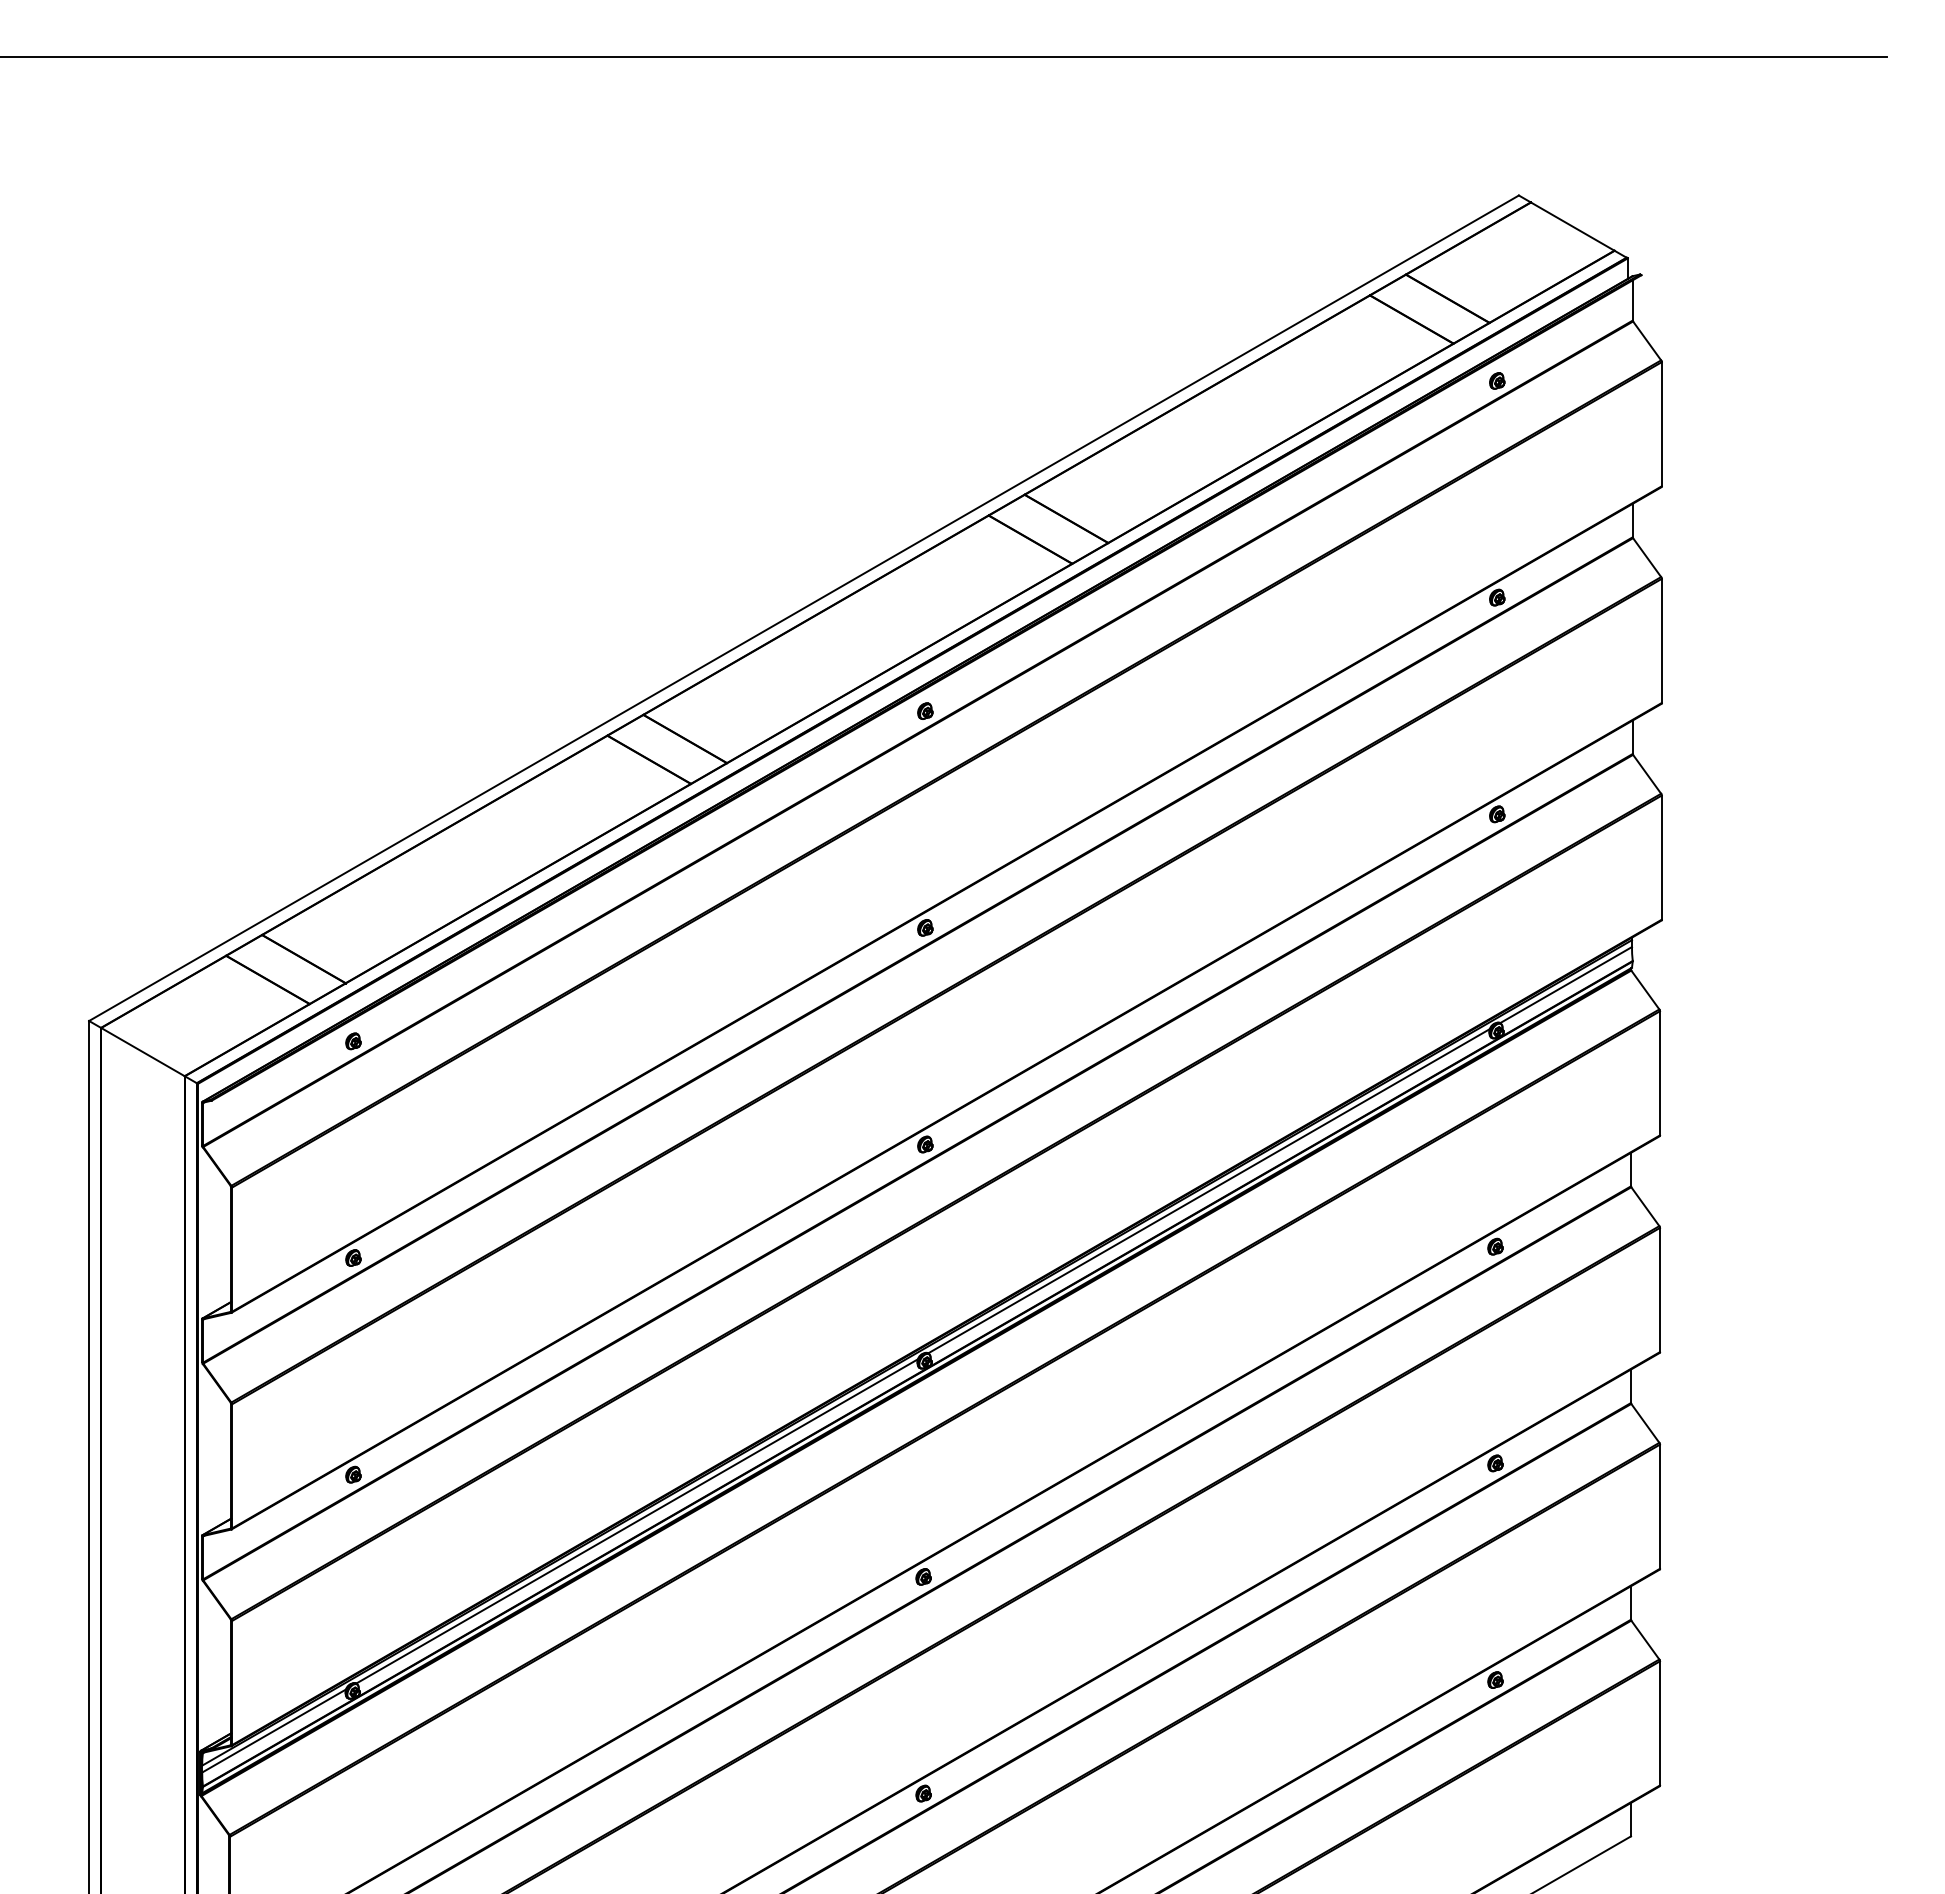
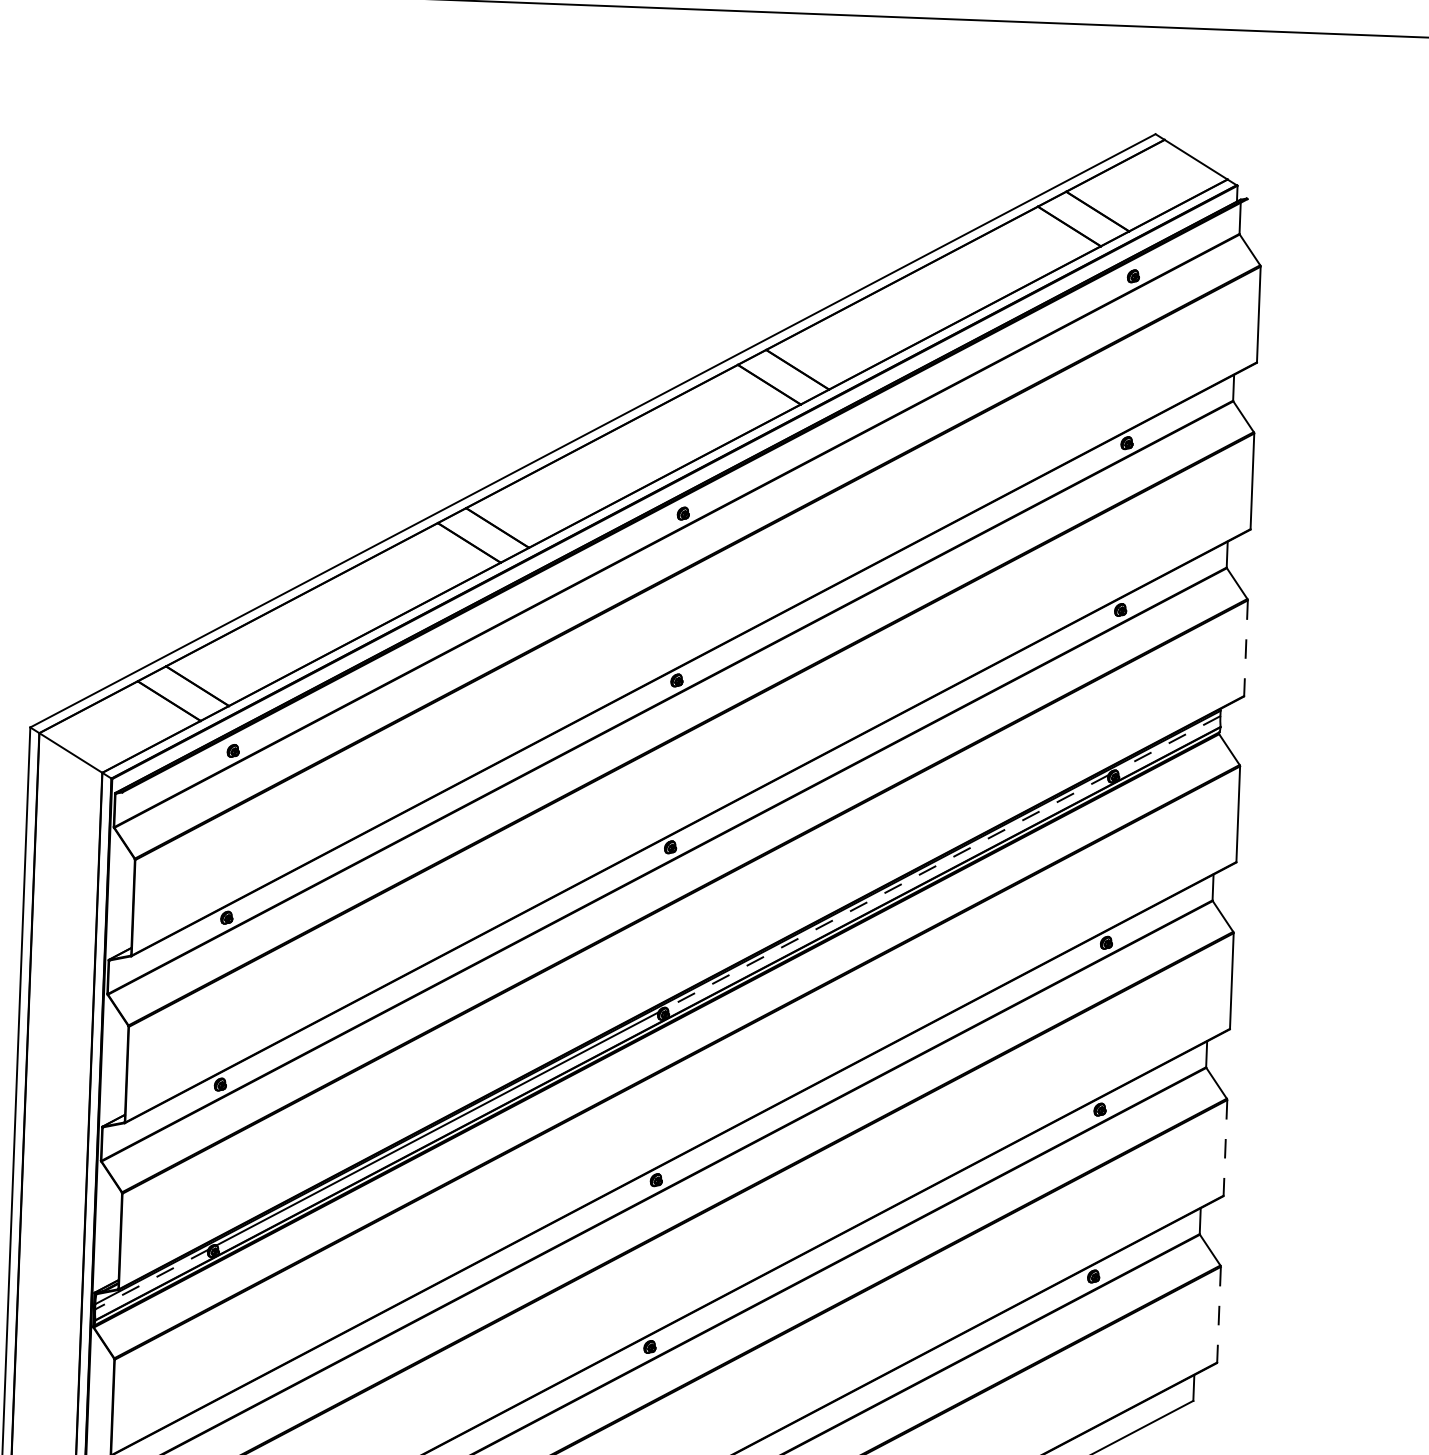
line: (1661, 858) -> (1245, 648), solid -> dashed
line: (1565, 985) -> (1168, 743), solid -> dashed
line: (1208, 1191) -> (887, 891), solid -> dashed
line: (1660, 1507) -> (1225, 1148), solid -> dashed
line: (1660, 1723) -> (1219, 1314), solid -> dashed
line: (274, 1731) -> (152, 1279), solid -> dashed

